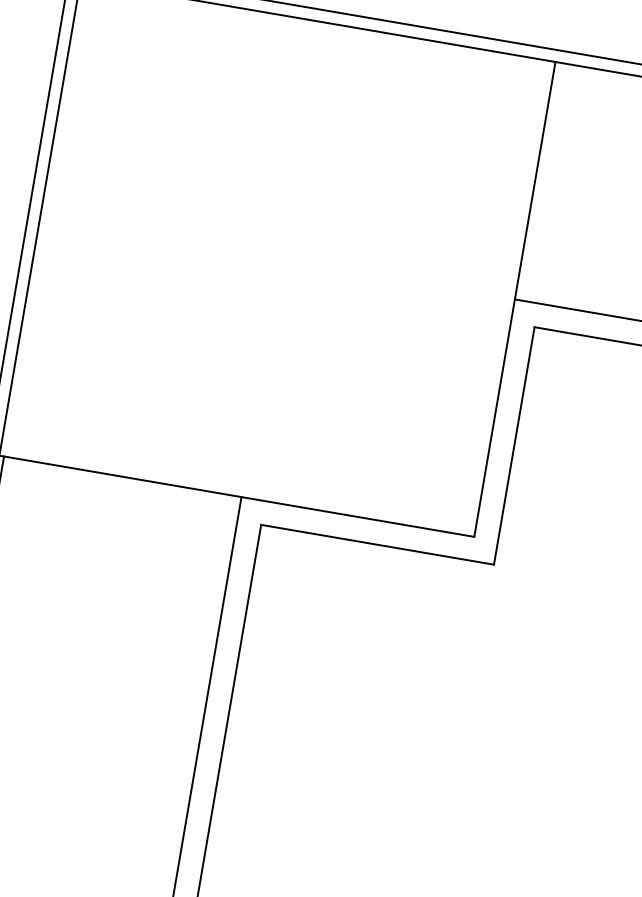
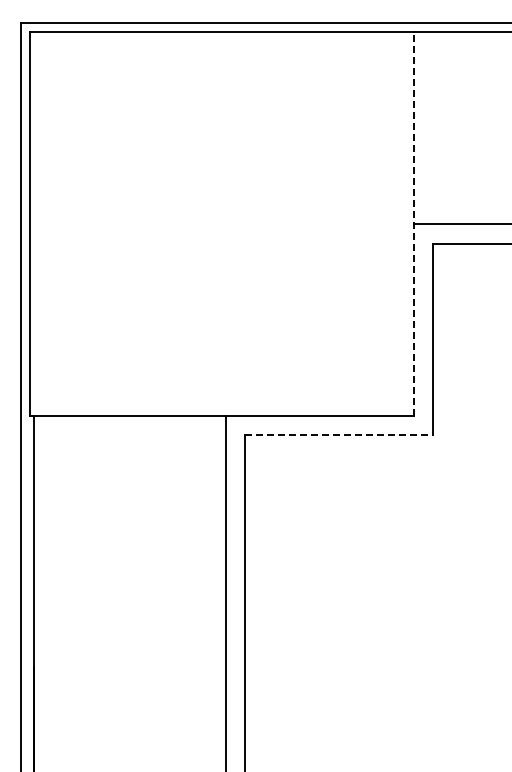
line: (515, 299) -> (414, 224), solid -> dashed
line: (378, 544) -> (339, 435), solid -> dashed

